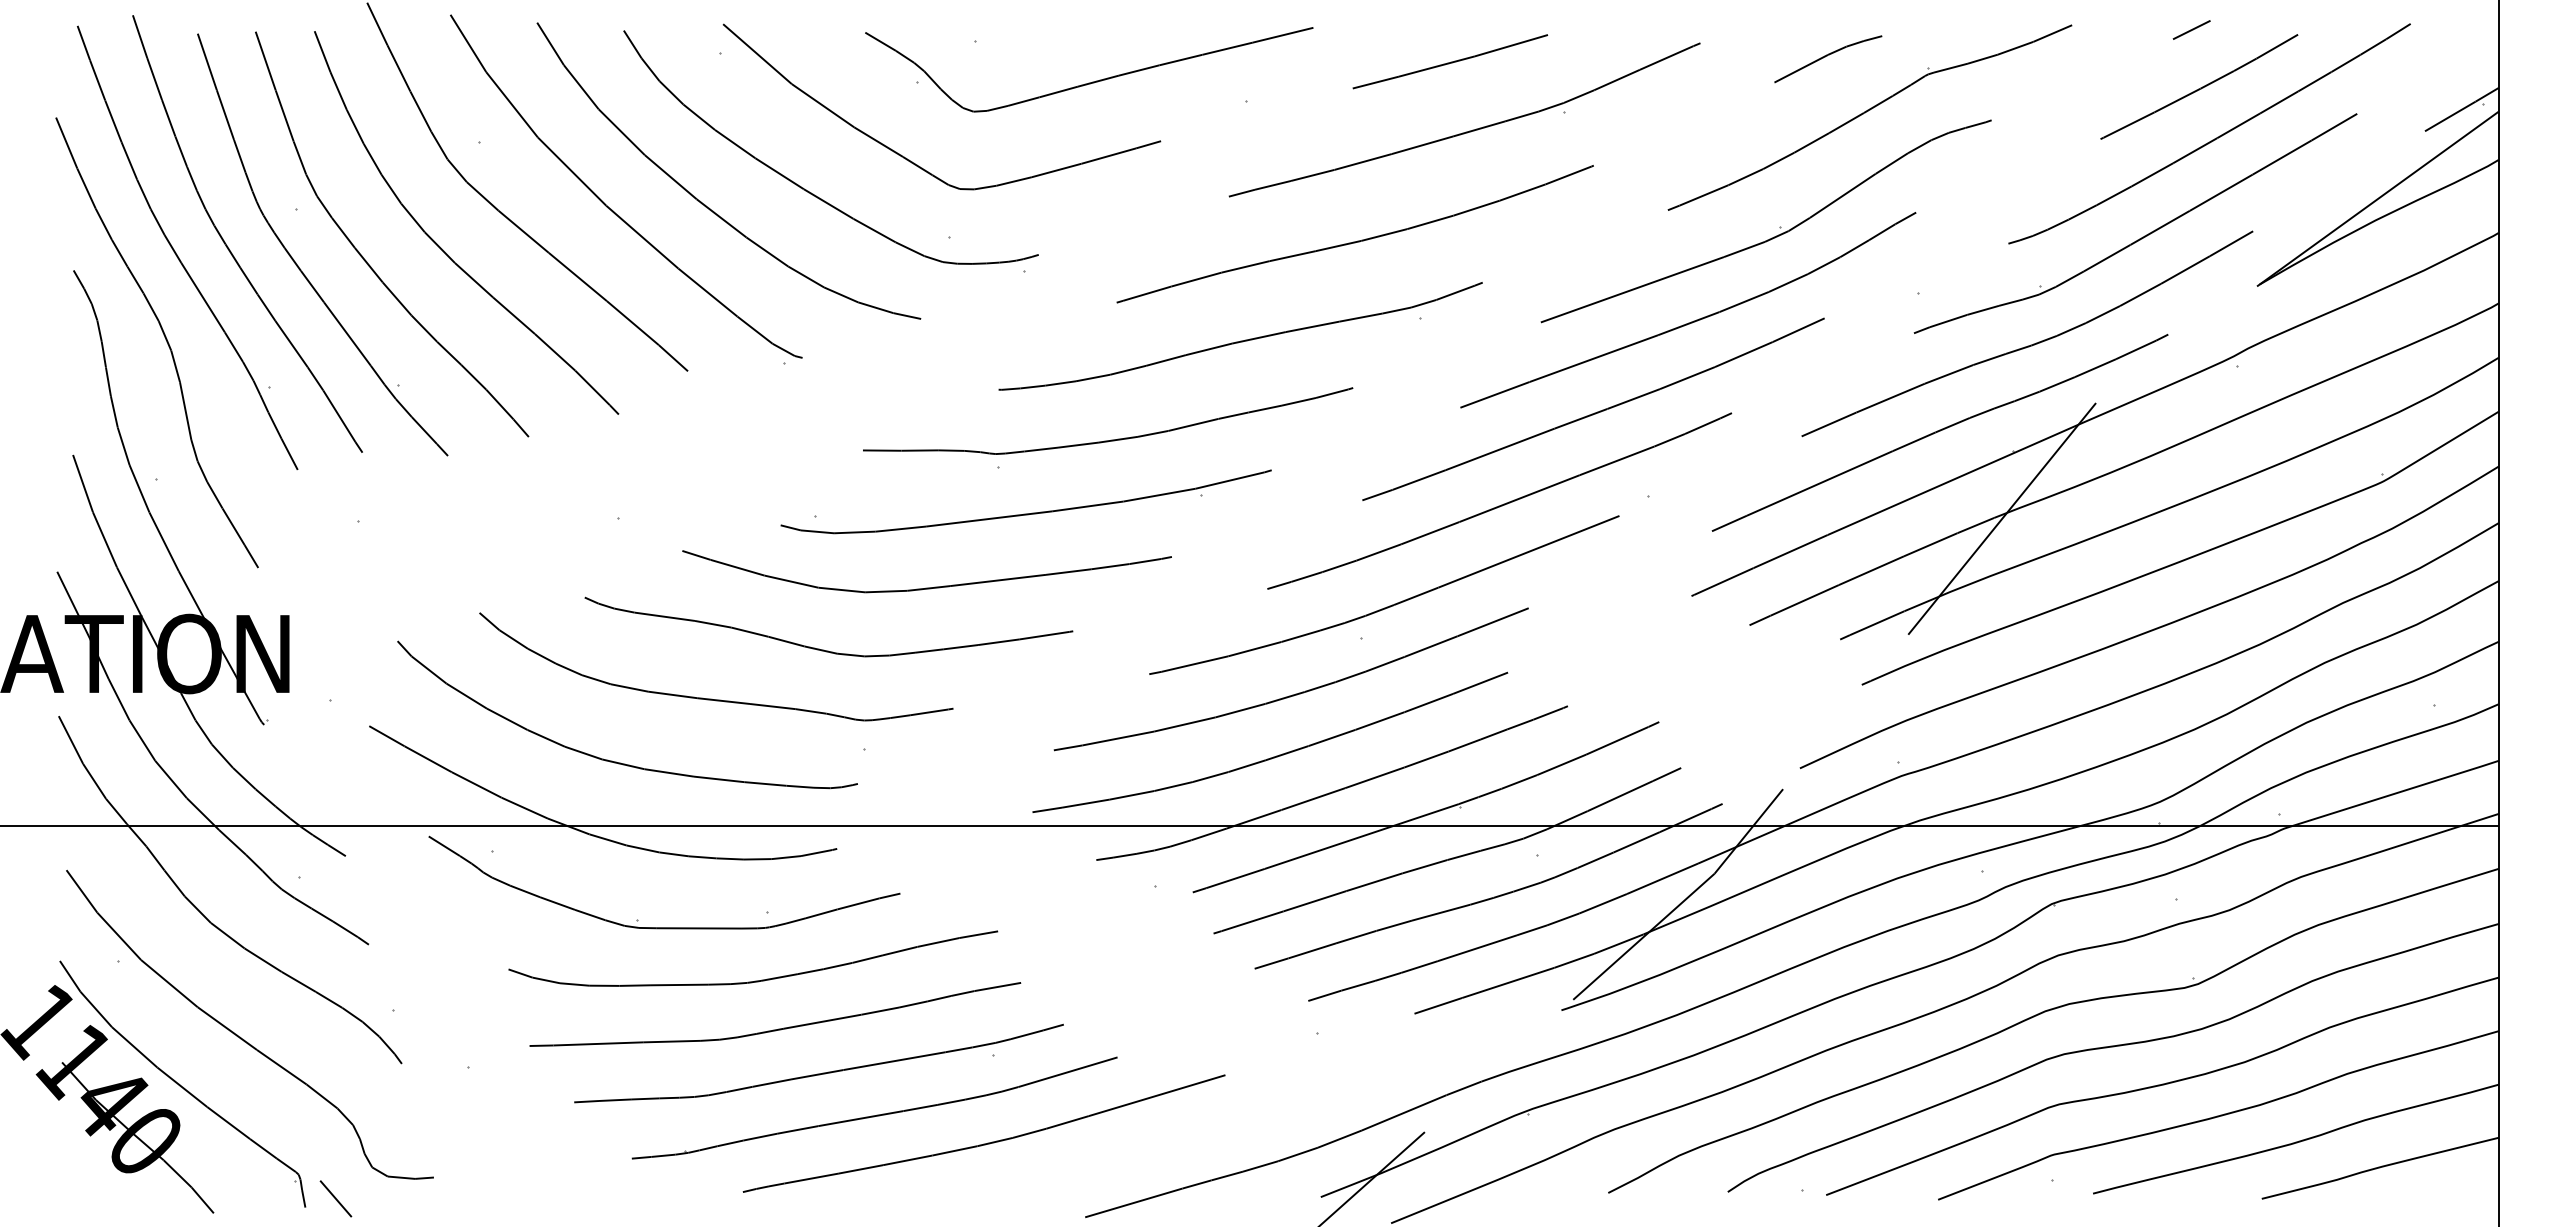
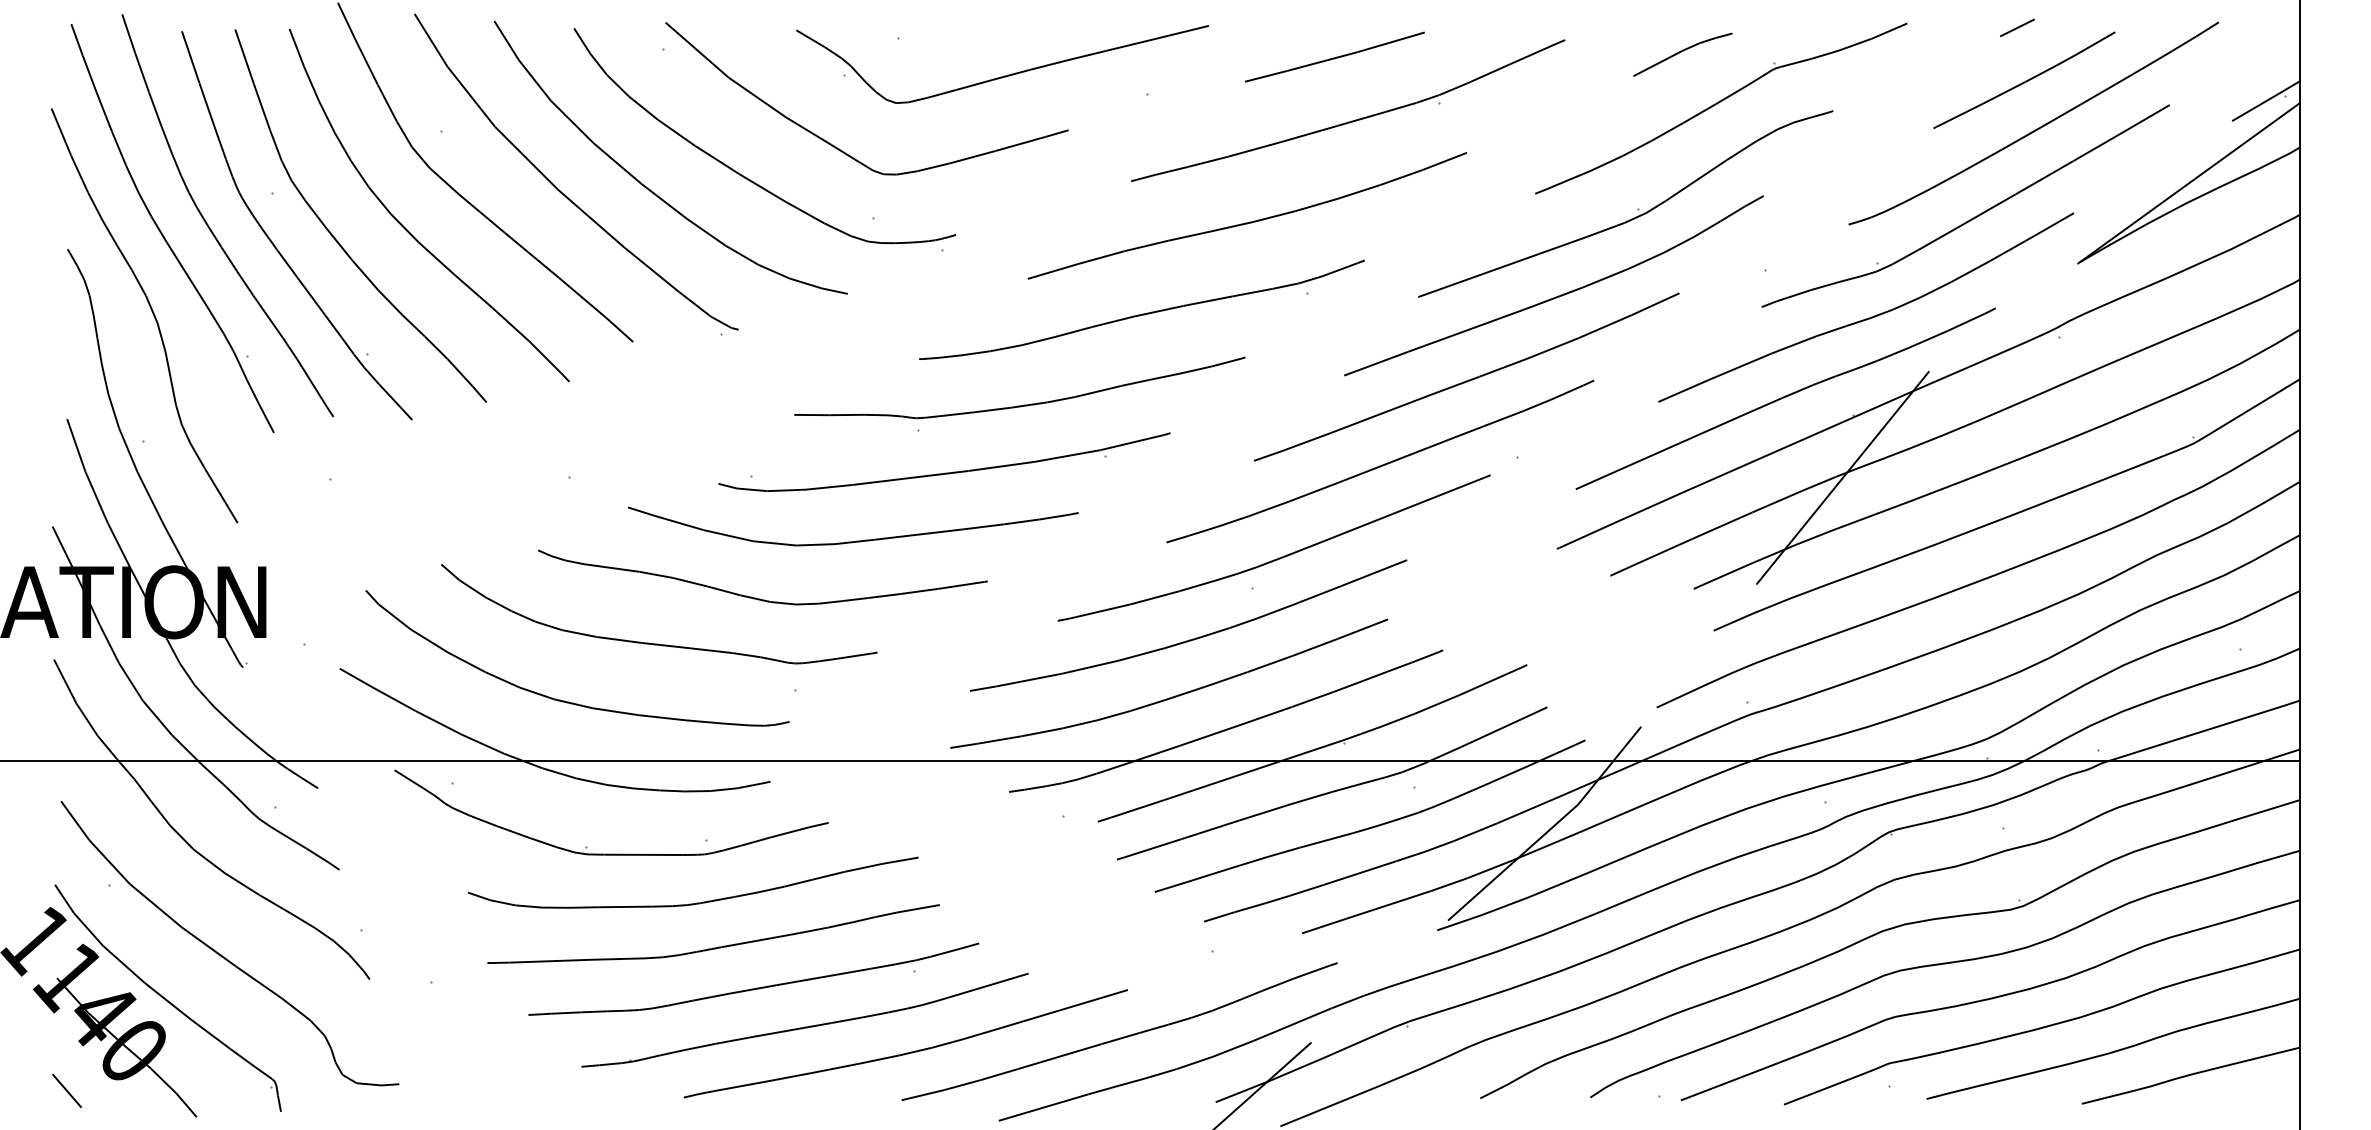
curve: (1218, 1126) -> (1121, 1037), added
line: (335, 1198) -> (66, 1090), moved

